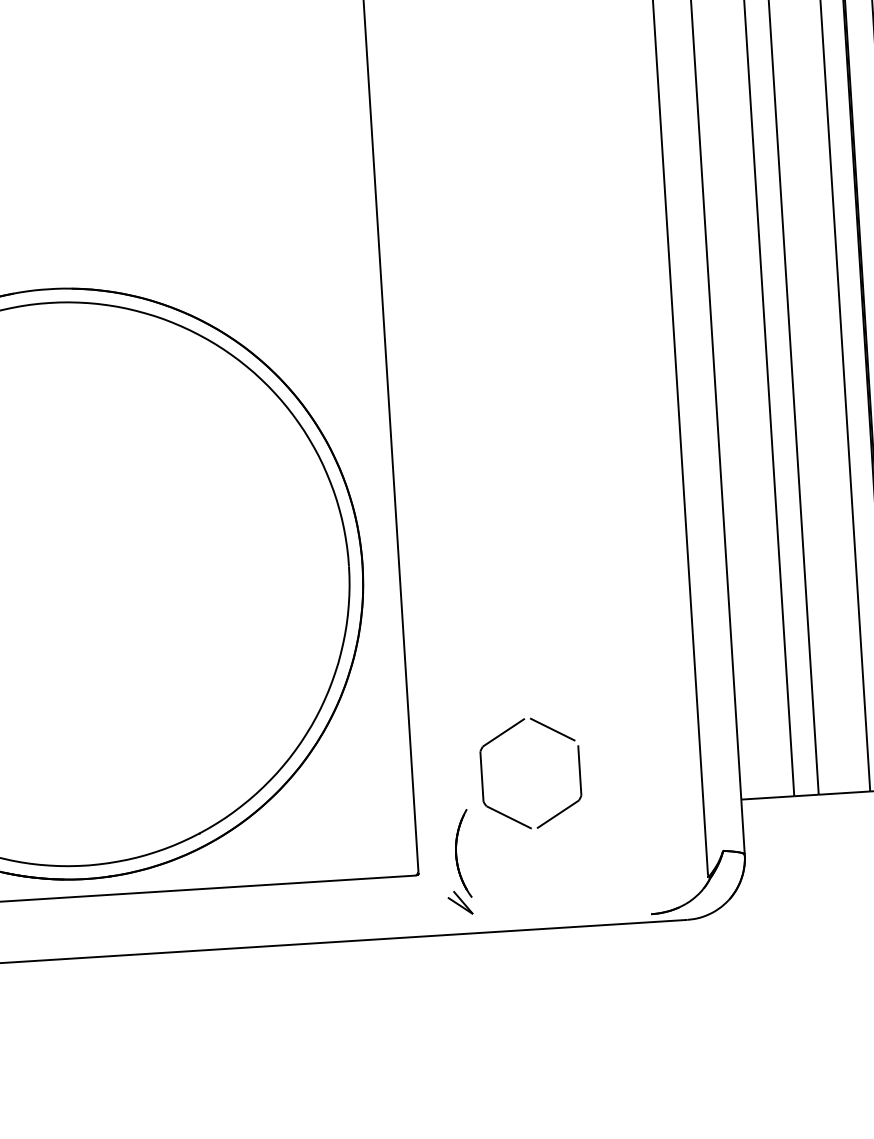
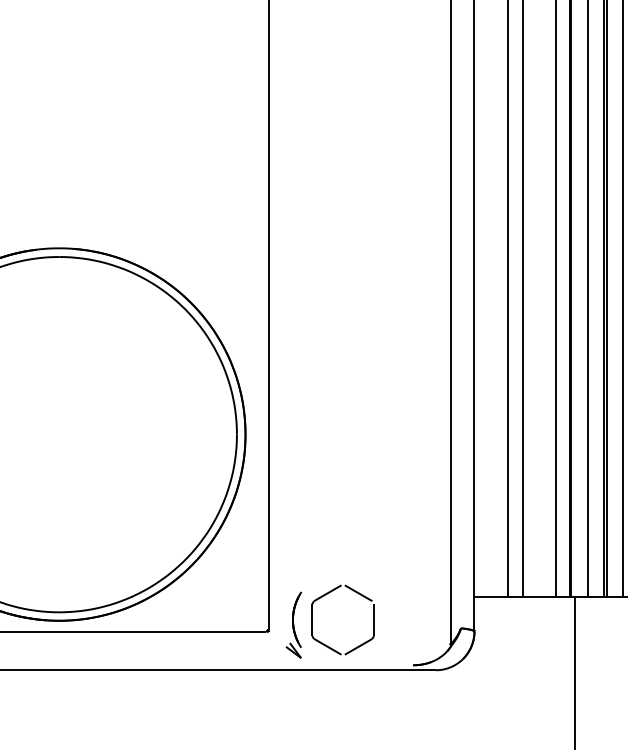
part: (502, 736) -> (326, 595), moved

